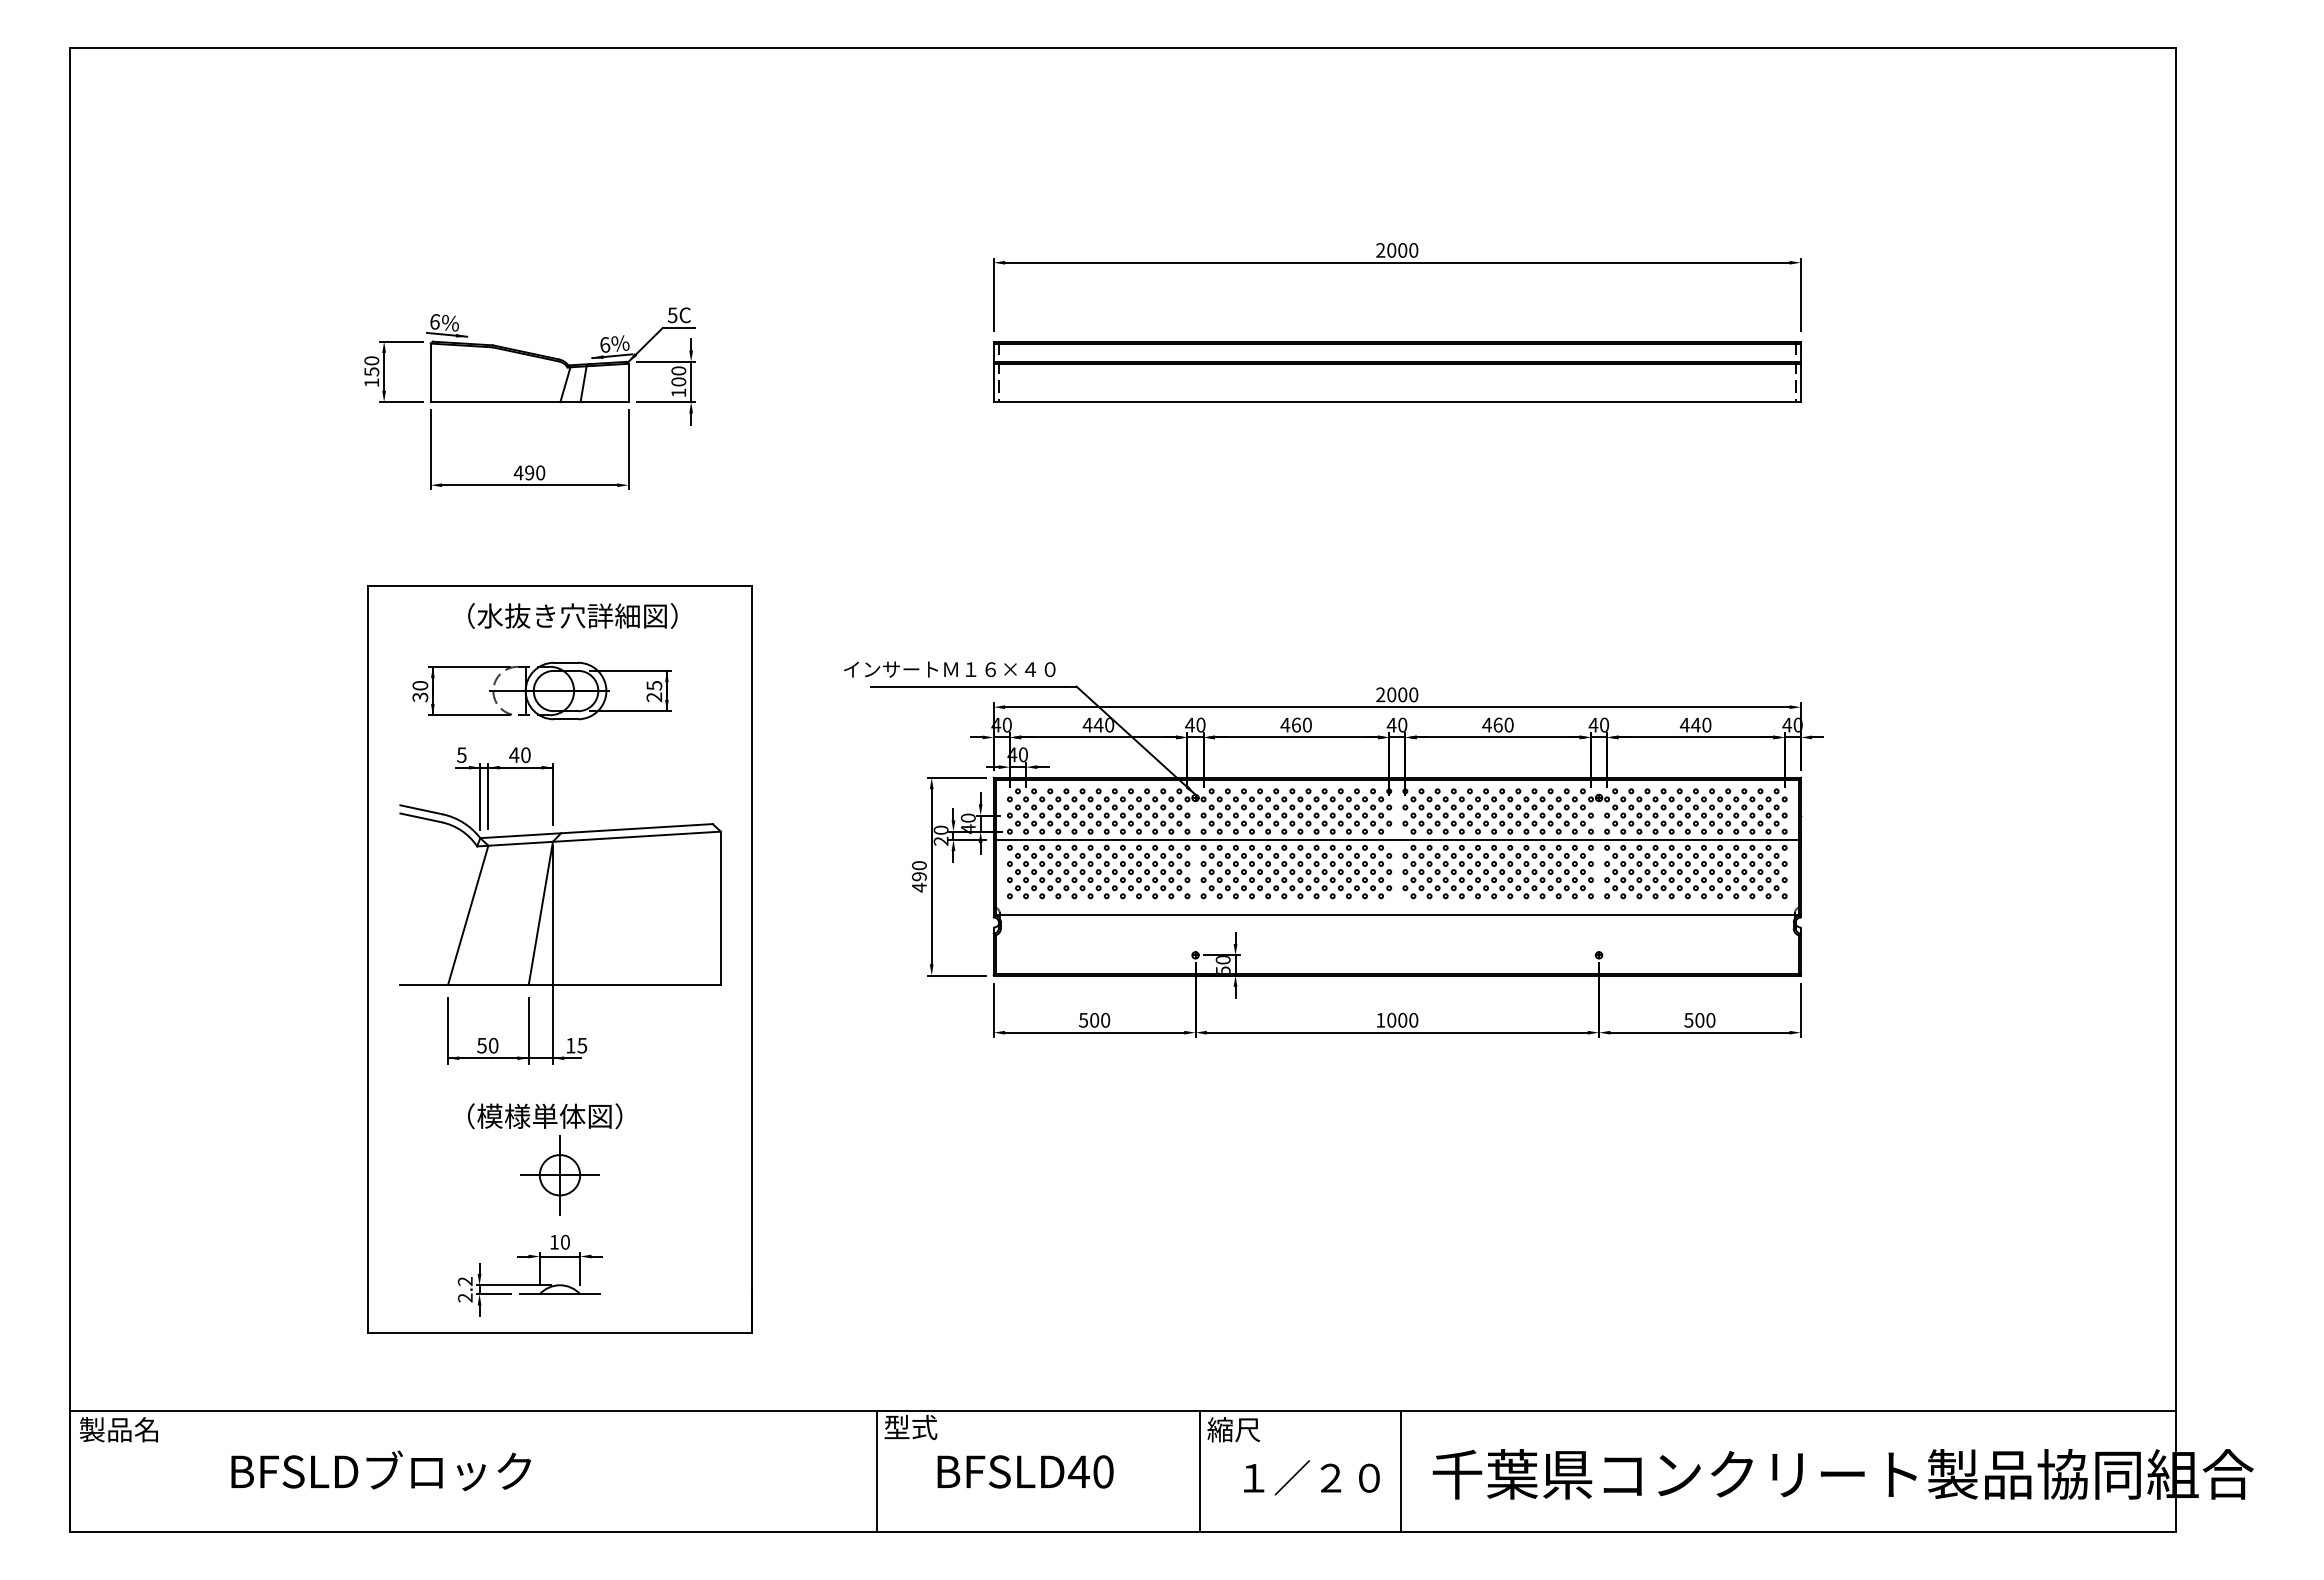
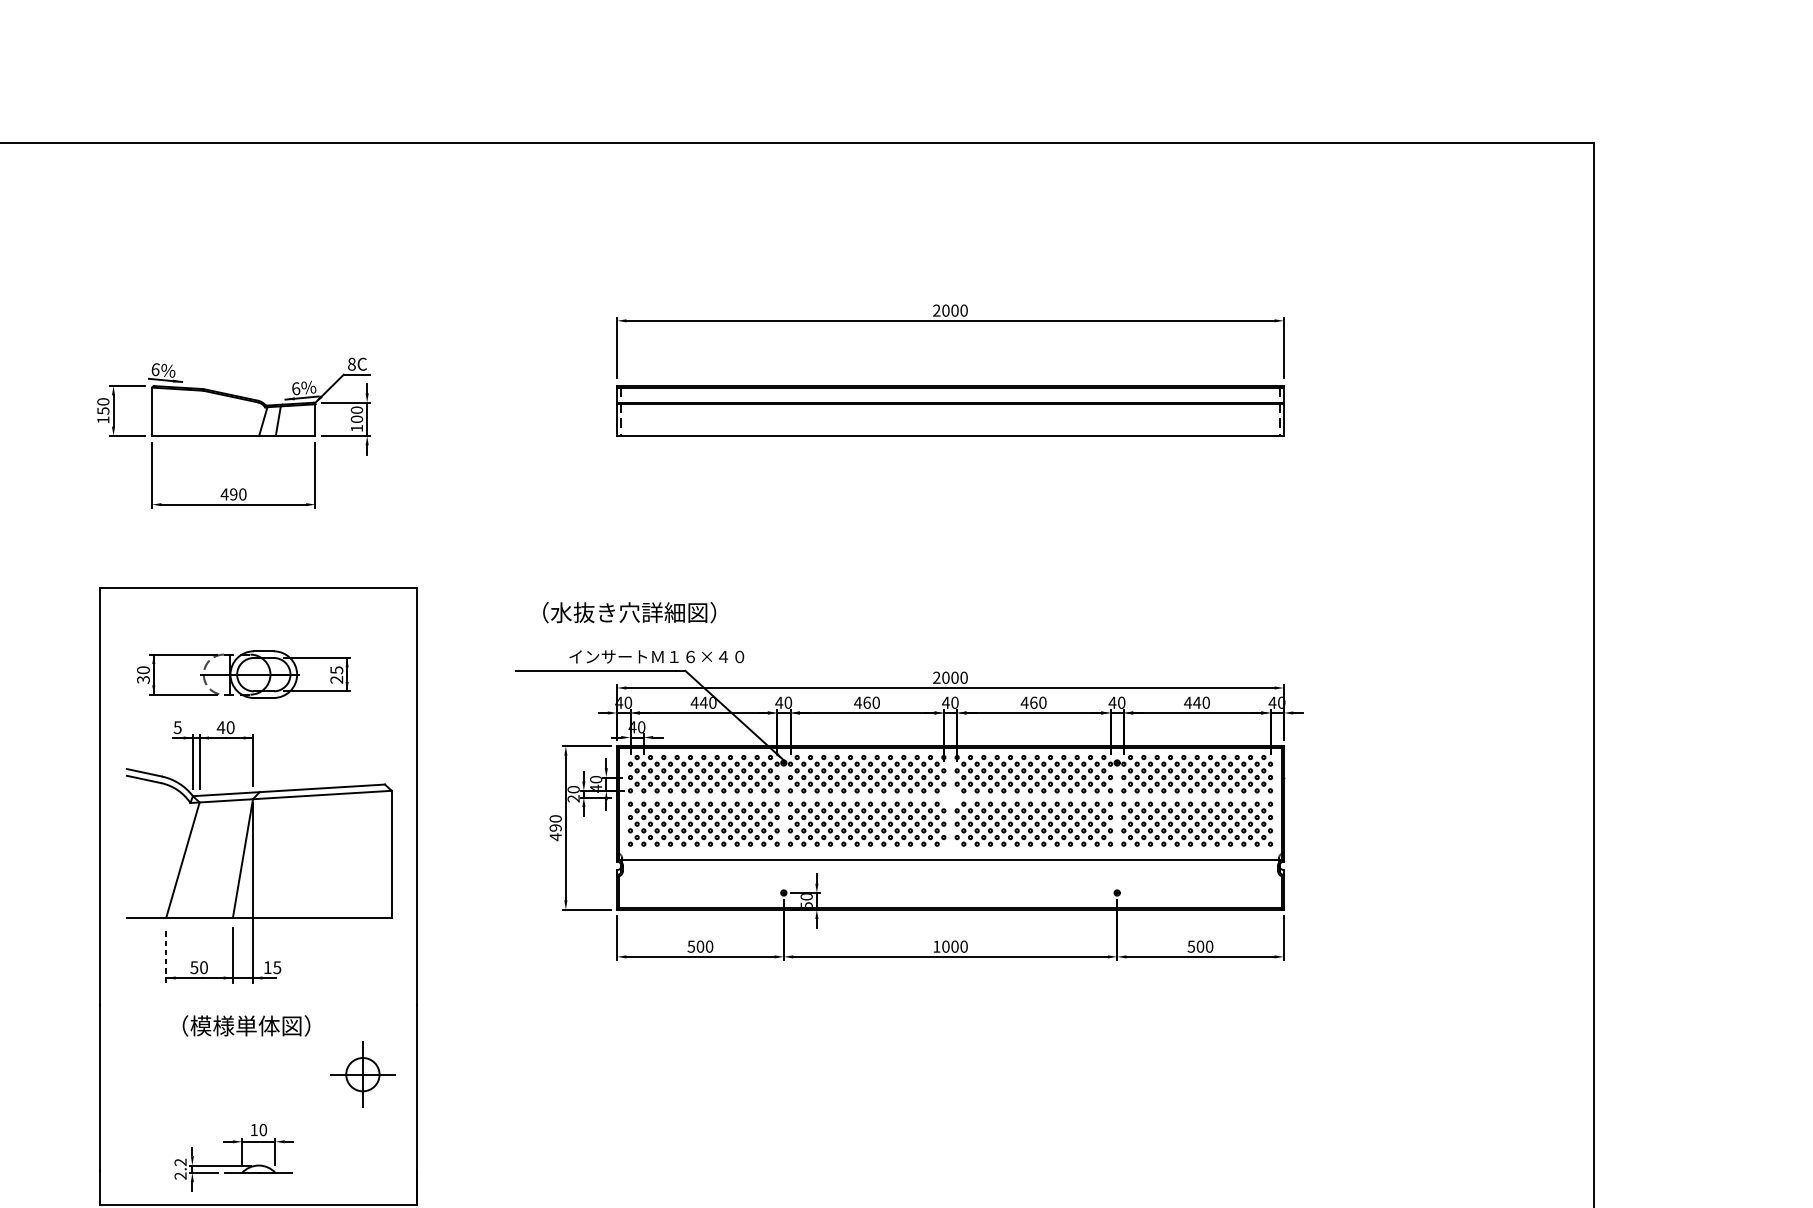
text: (672, 314) -> (351, 363), 5C -> 8C
text: (572, 615) -> (629, 612), moved
text: (949, 669) -> (656, 656), moved
line: (1396, 839) -> (949, 797), removed
line: (448, 1030) -> (166, 955), solid -> dashed
part: (559, 1175) -> (362, 1074), moved

